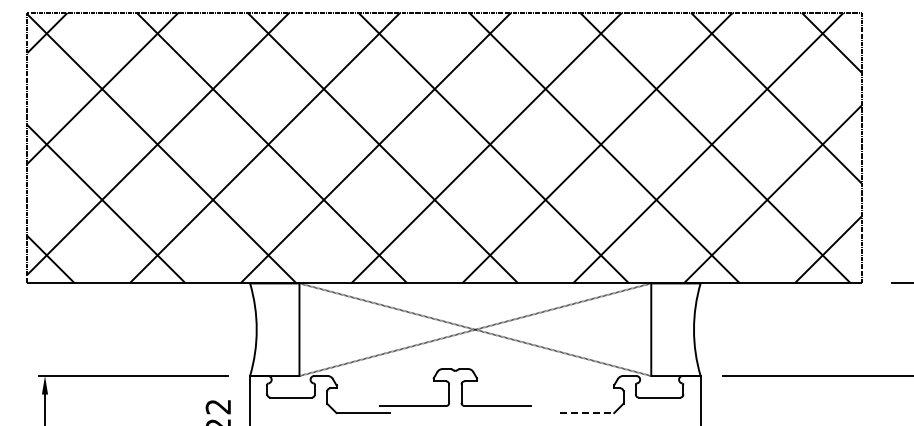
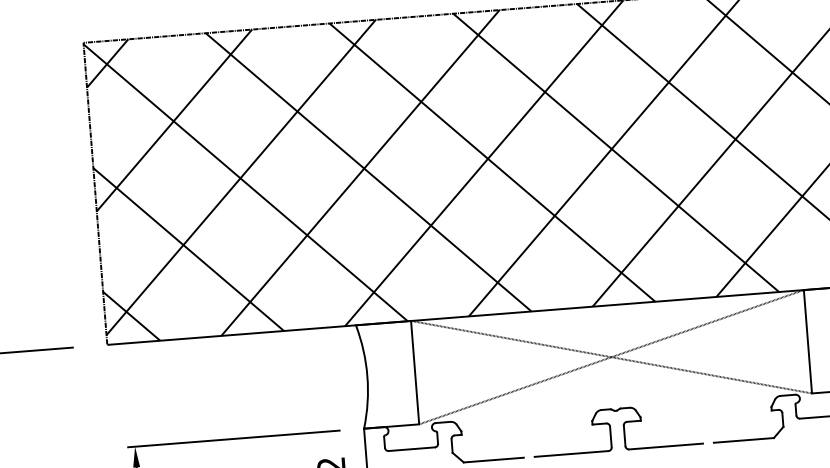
part: (455, 387) -> (617, 429), moved
line: (587, 413) -> (744, 440), dashed -> solid

